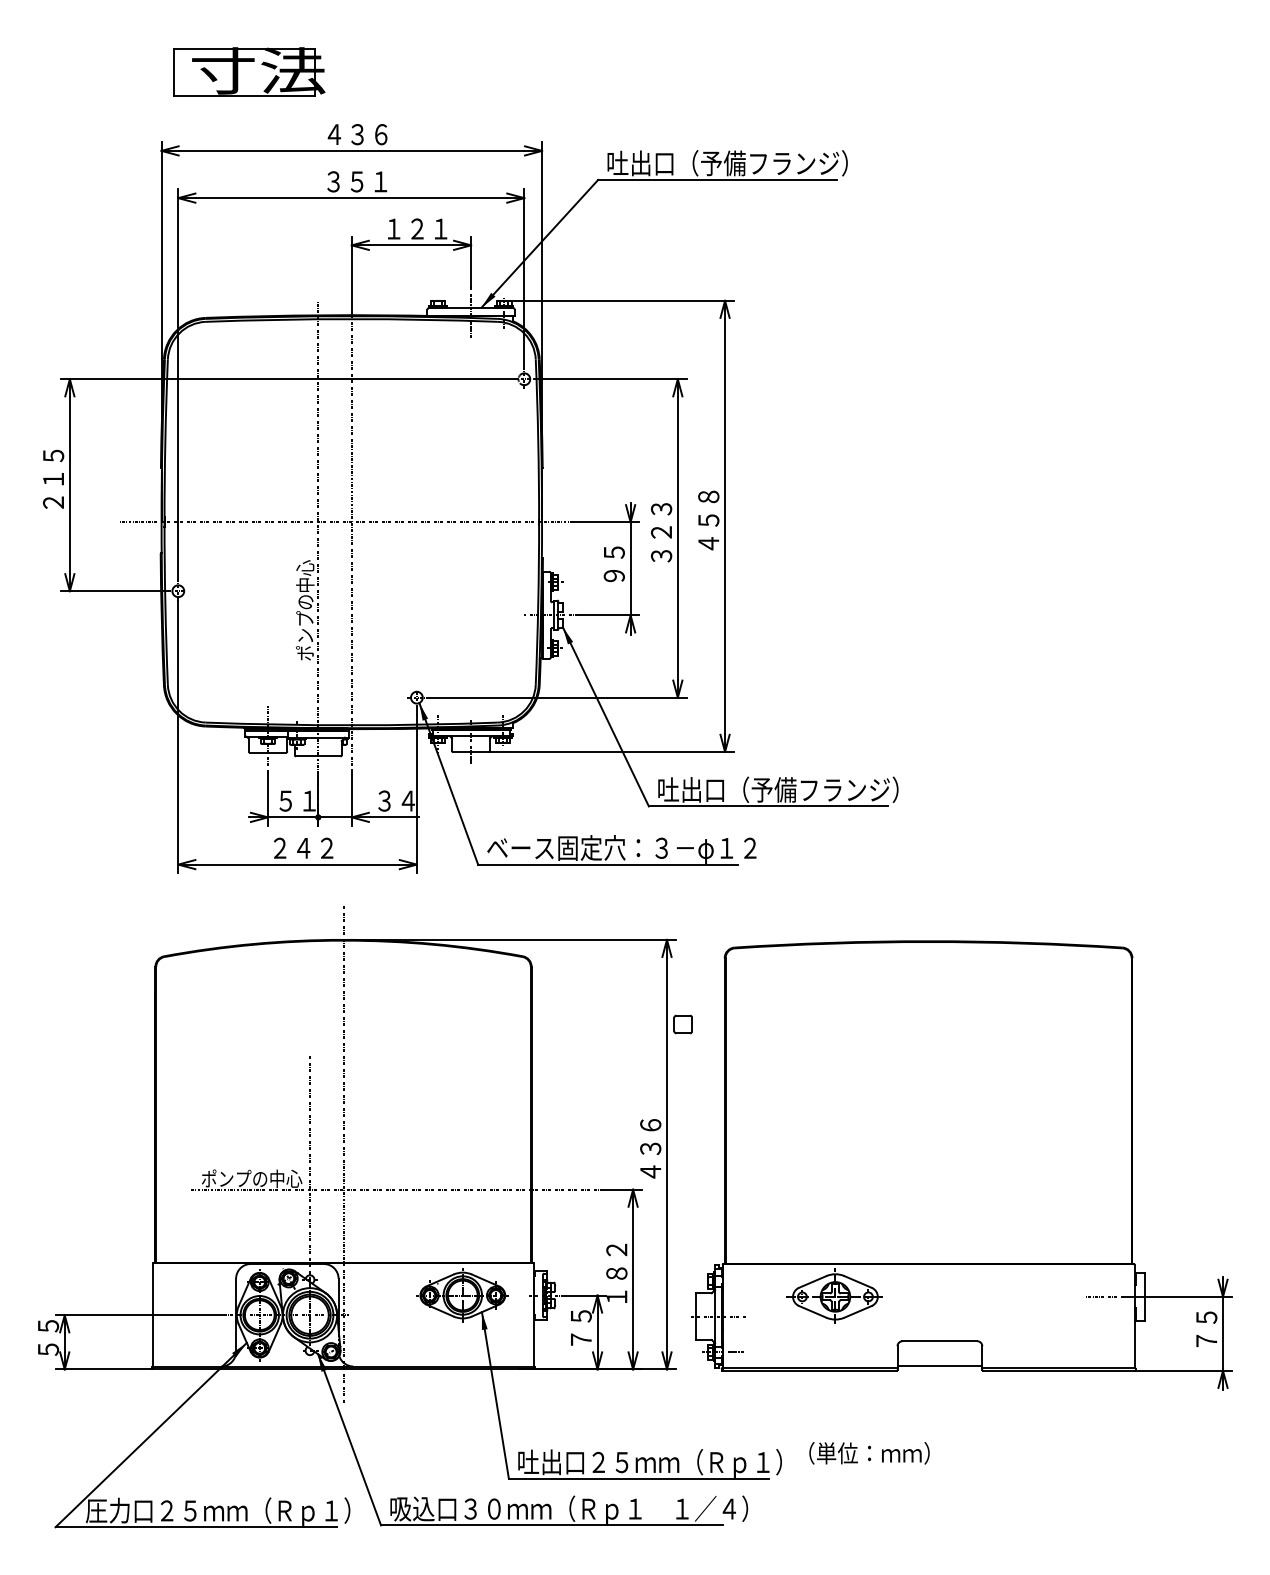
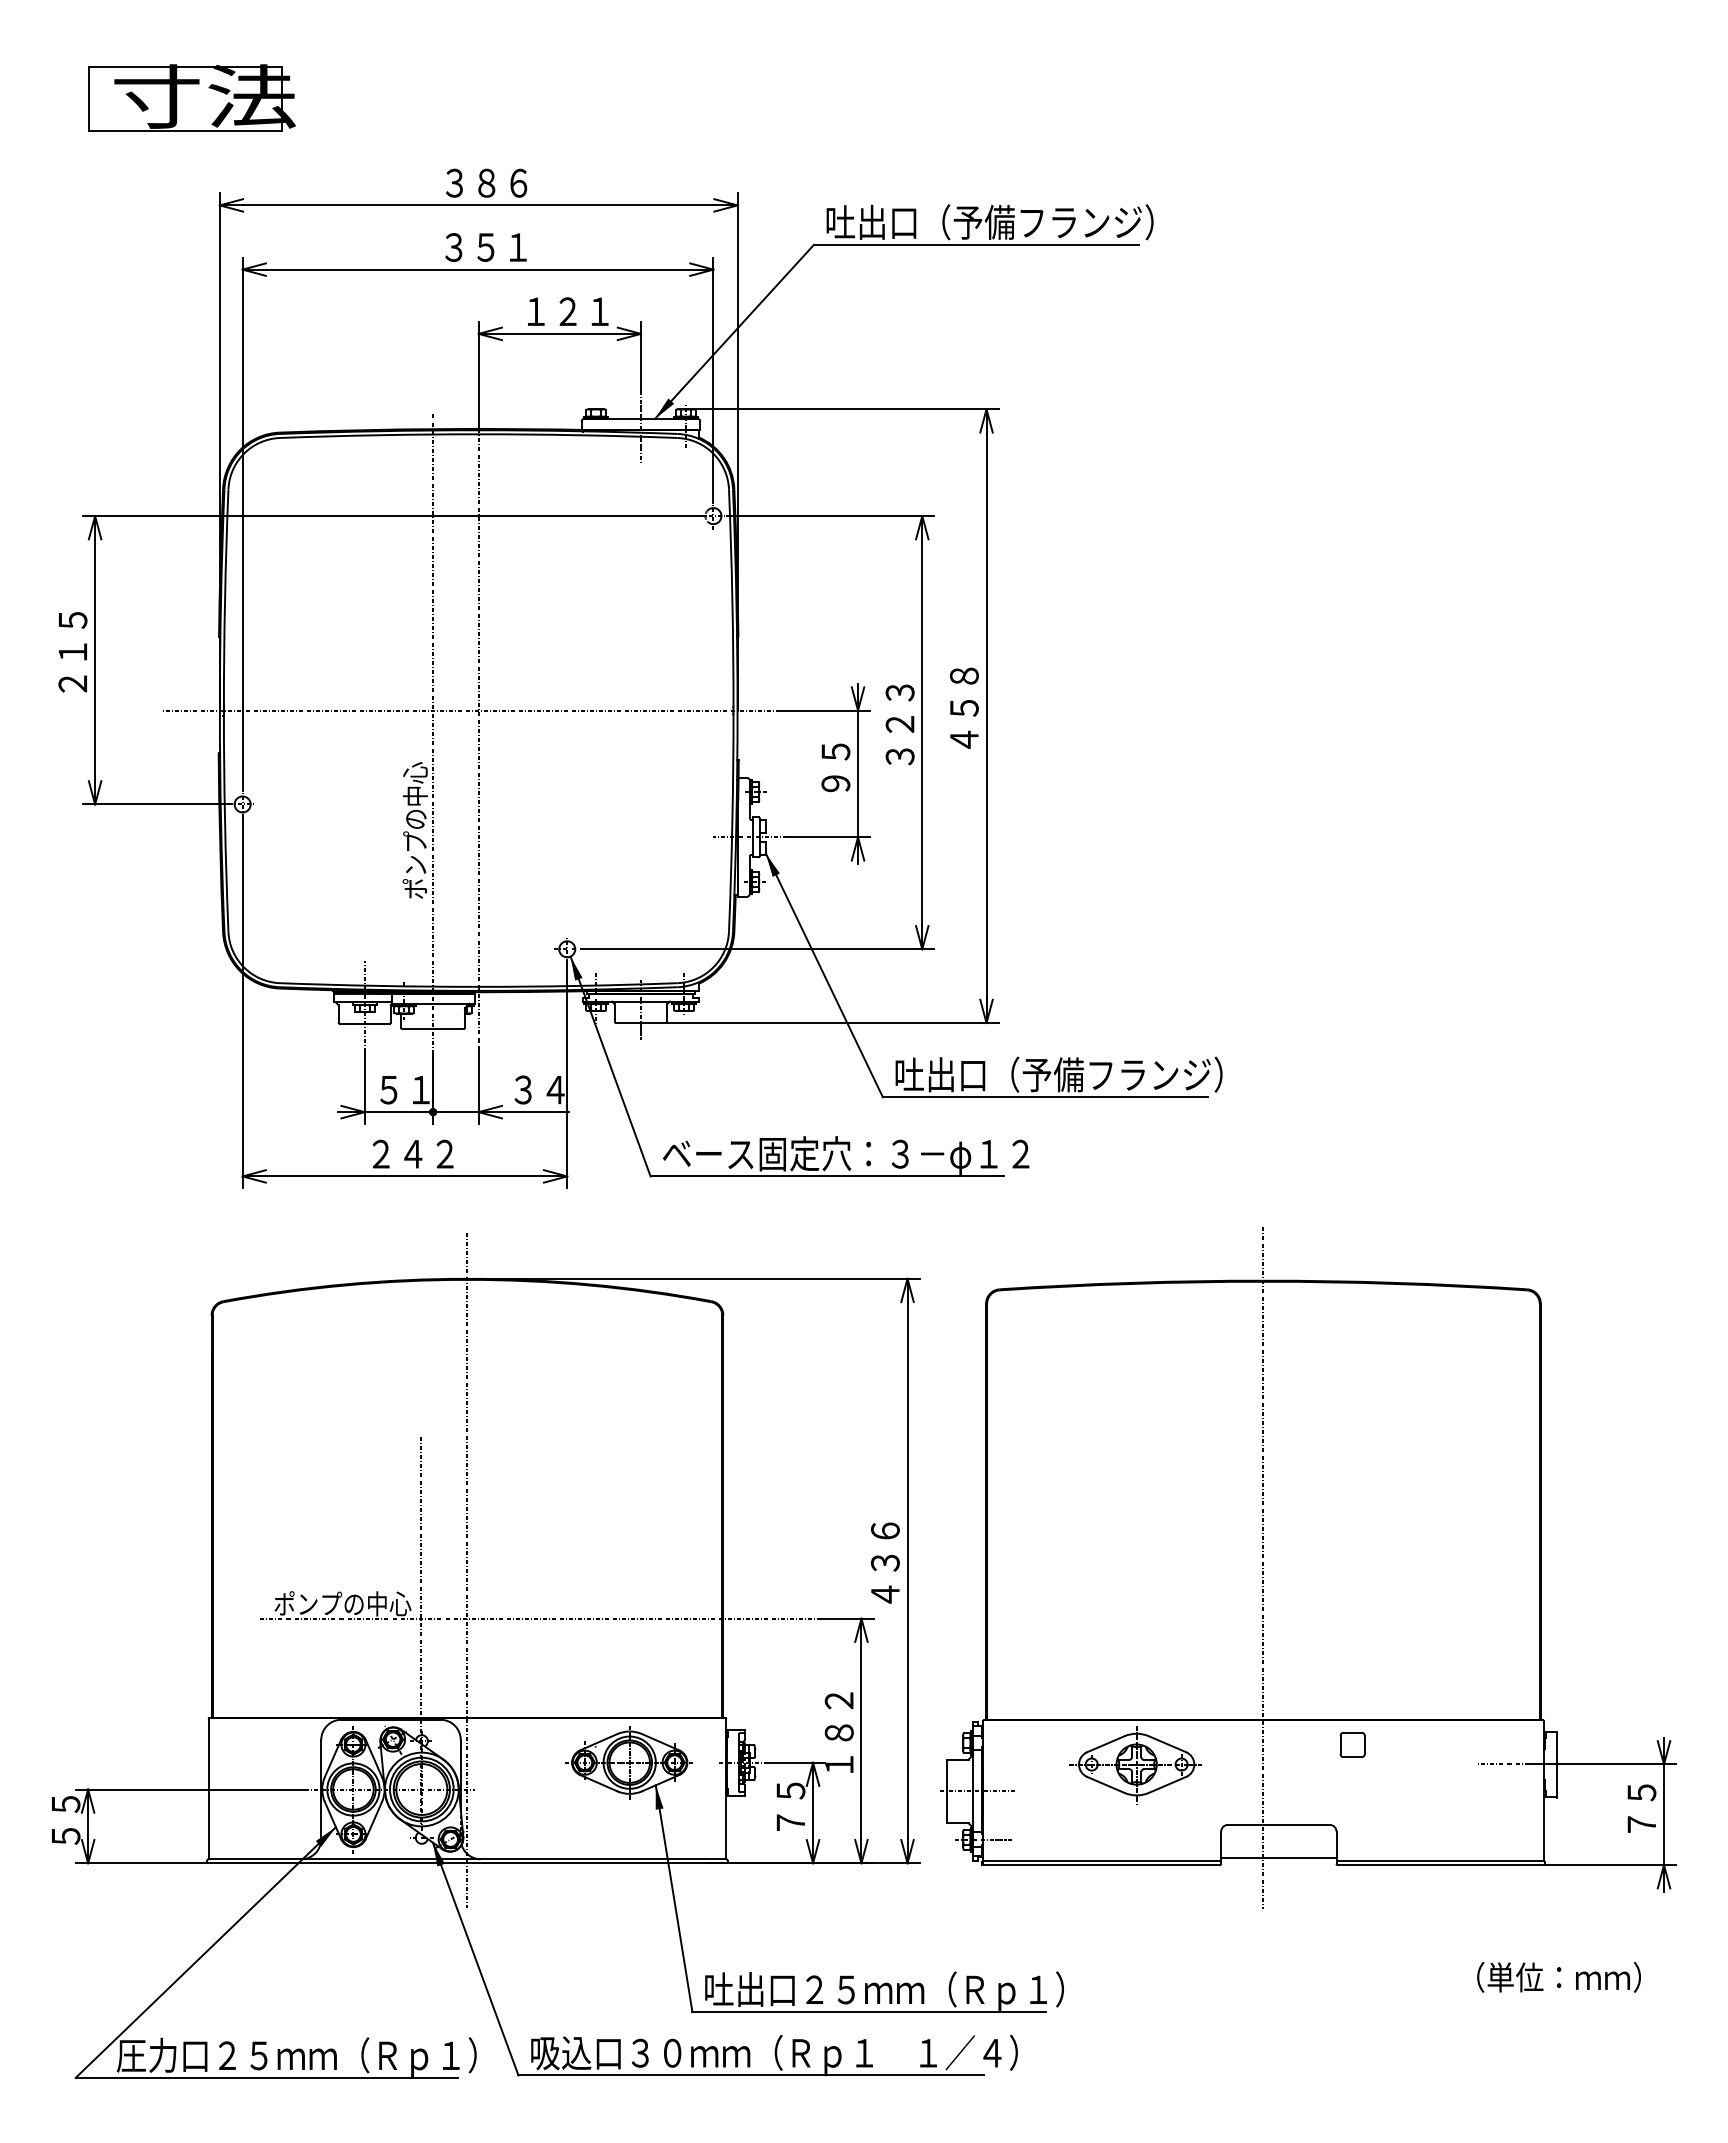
part: (248, 71) -> (191, 97), moved
text: (345, 134) -> (470, 182), ４３６ -> ３８６
part: (683, 1024) -> (1352, 1744), moved
line: (928, 1152) -> (1263, 1567), added
text: (869, 1453) -> (1558, 1977), moved

